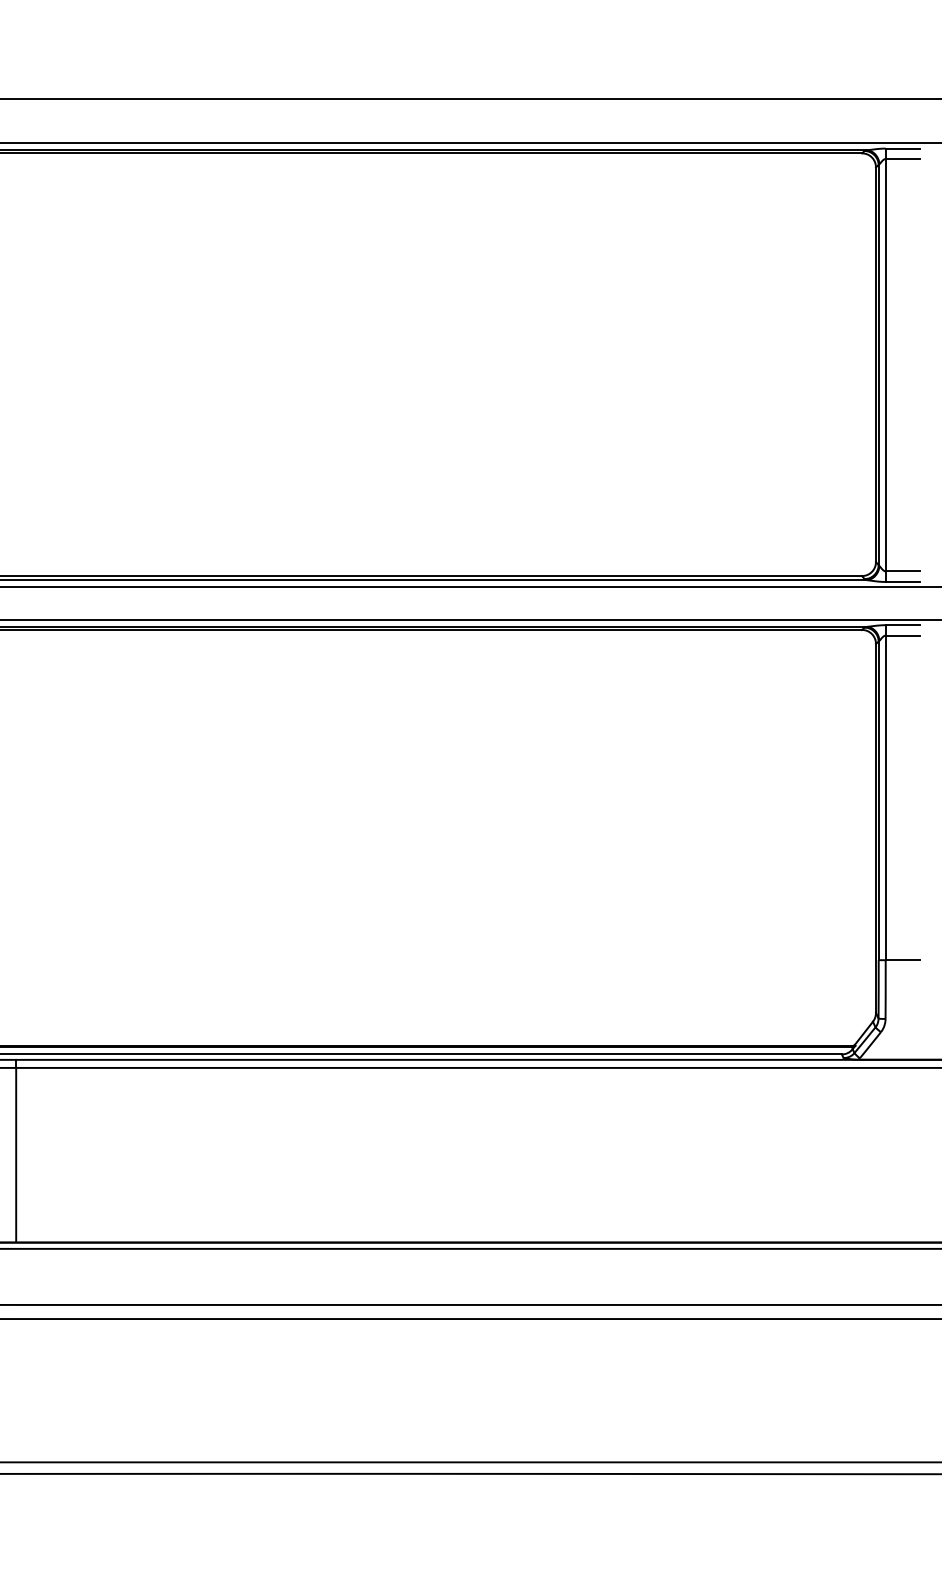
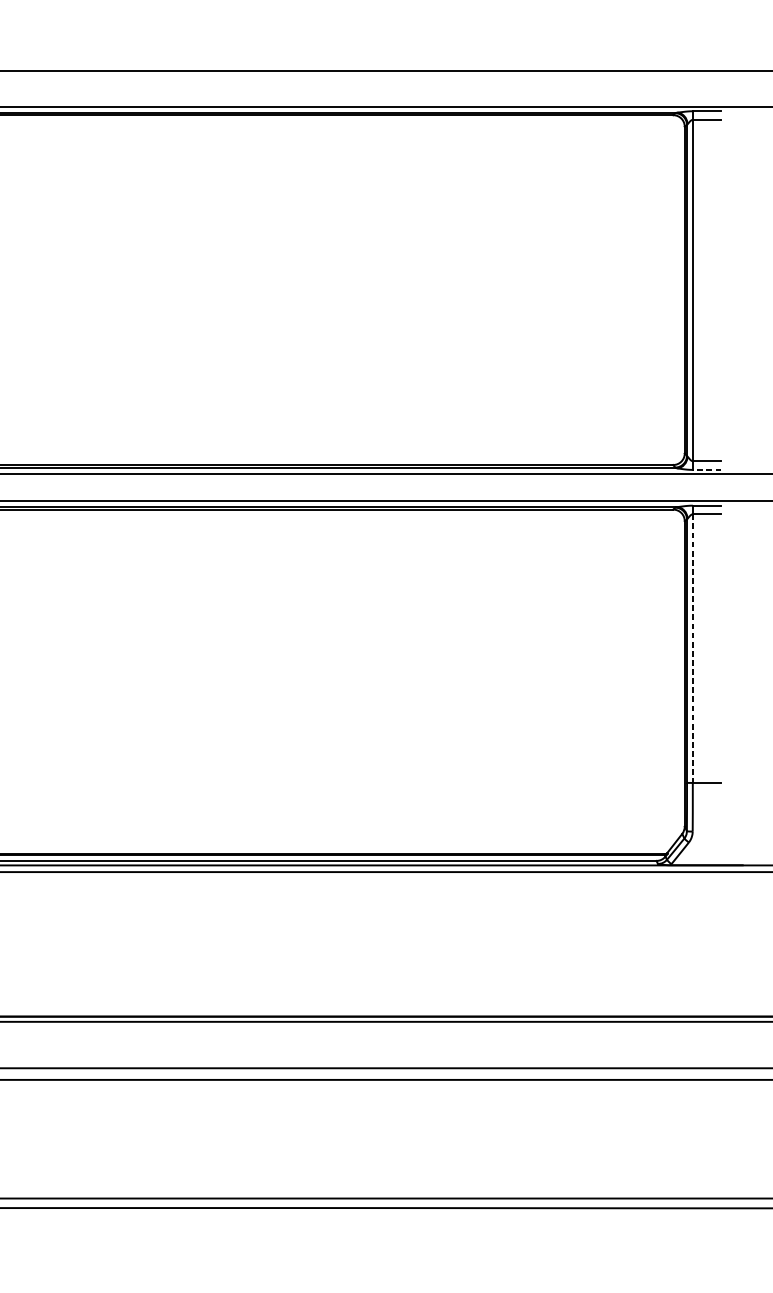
line: (902, 581) -> (706, 469), solid -> dashed
line: (885, 798) -> (692, 649), solid -> dashed

